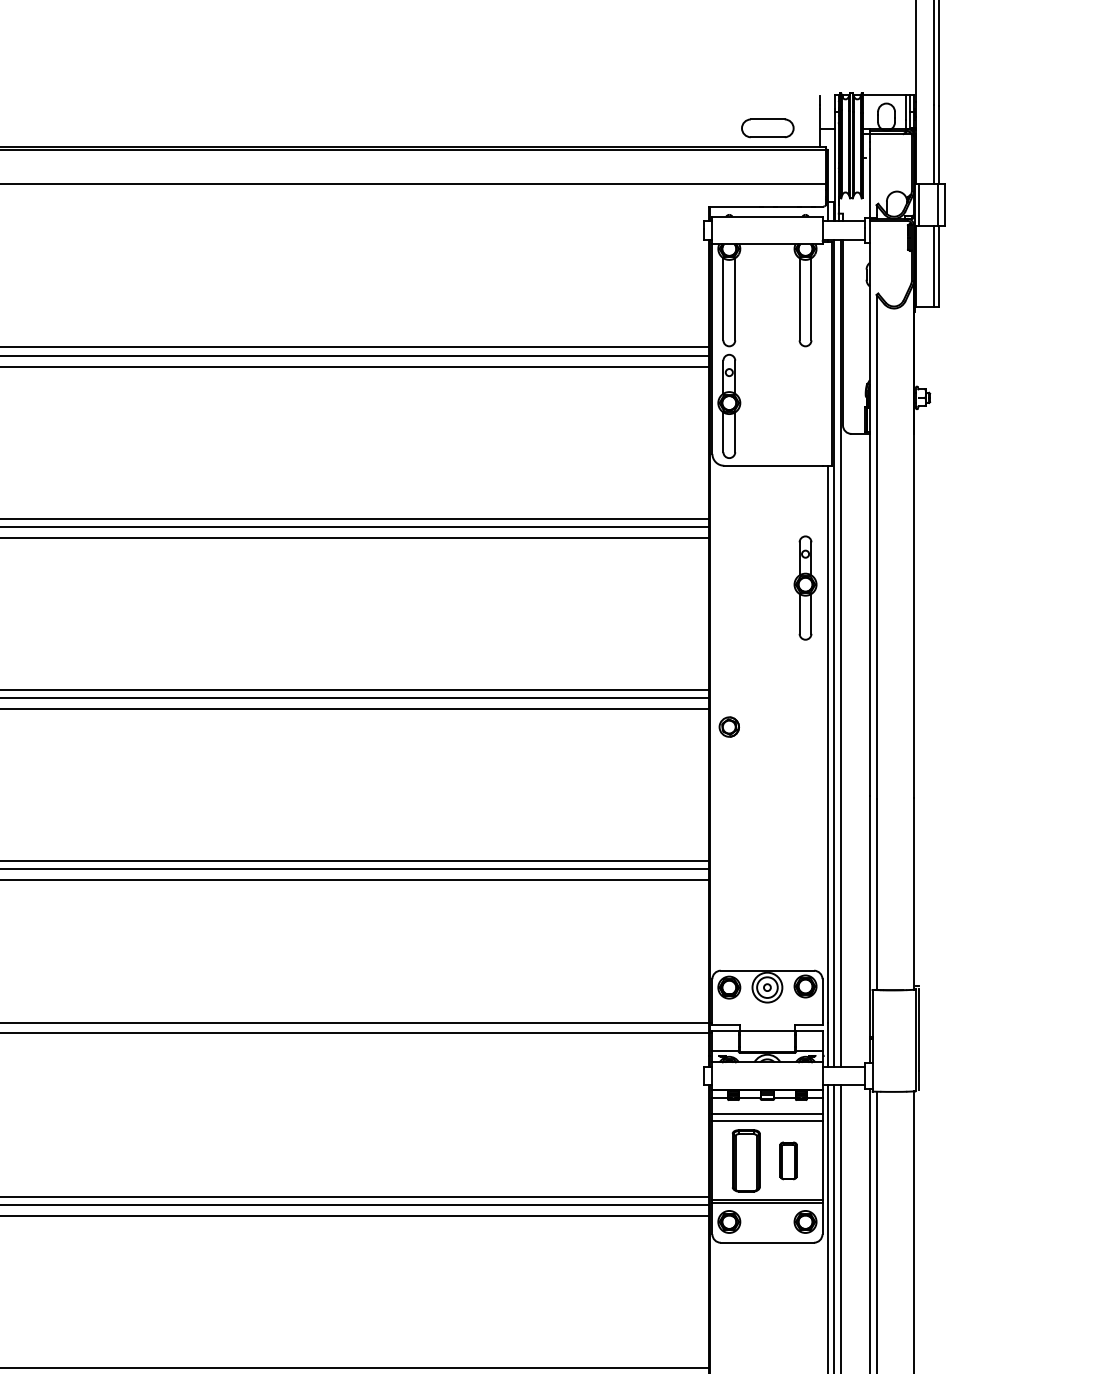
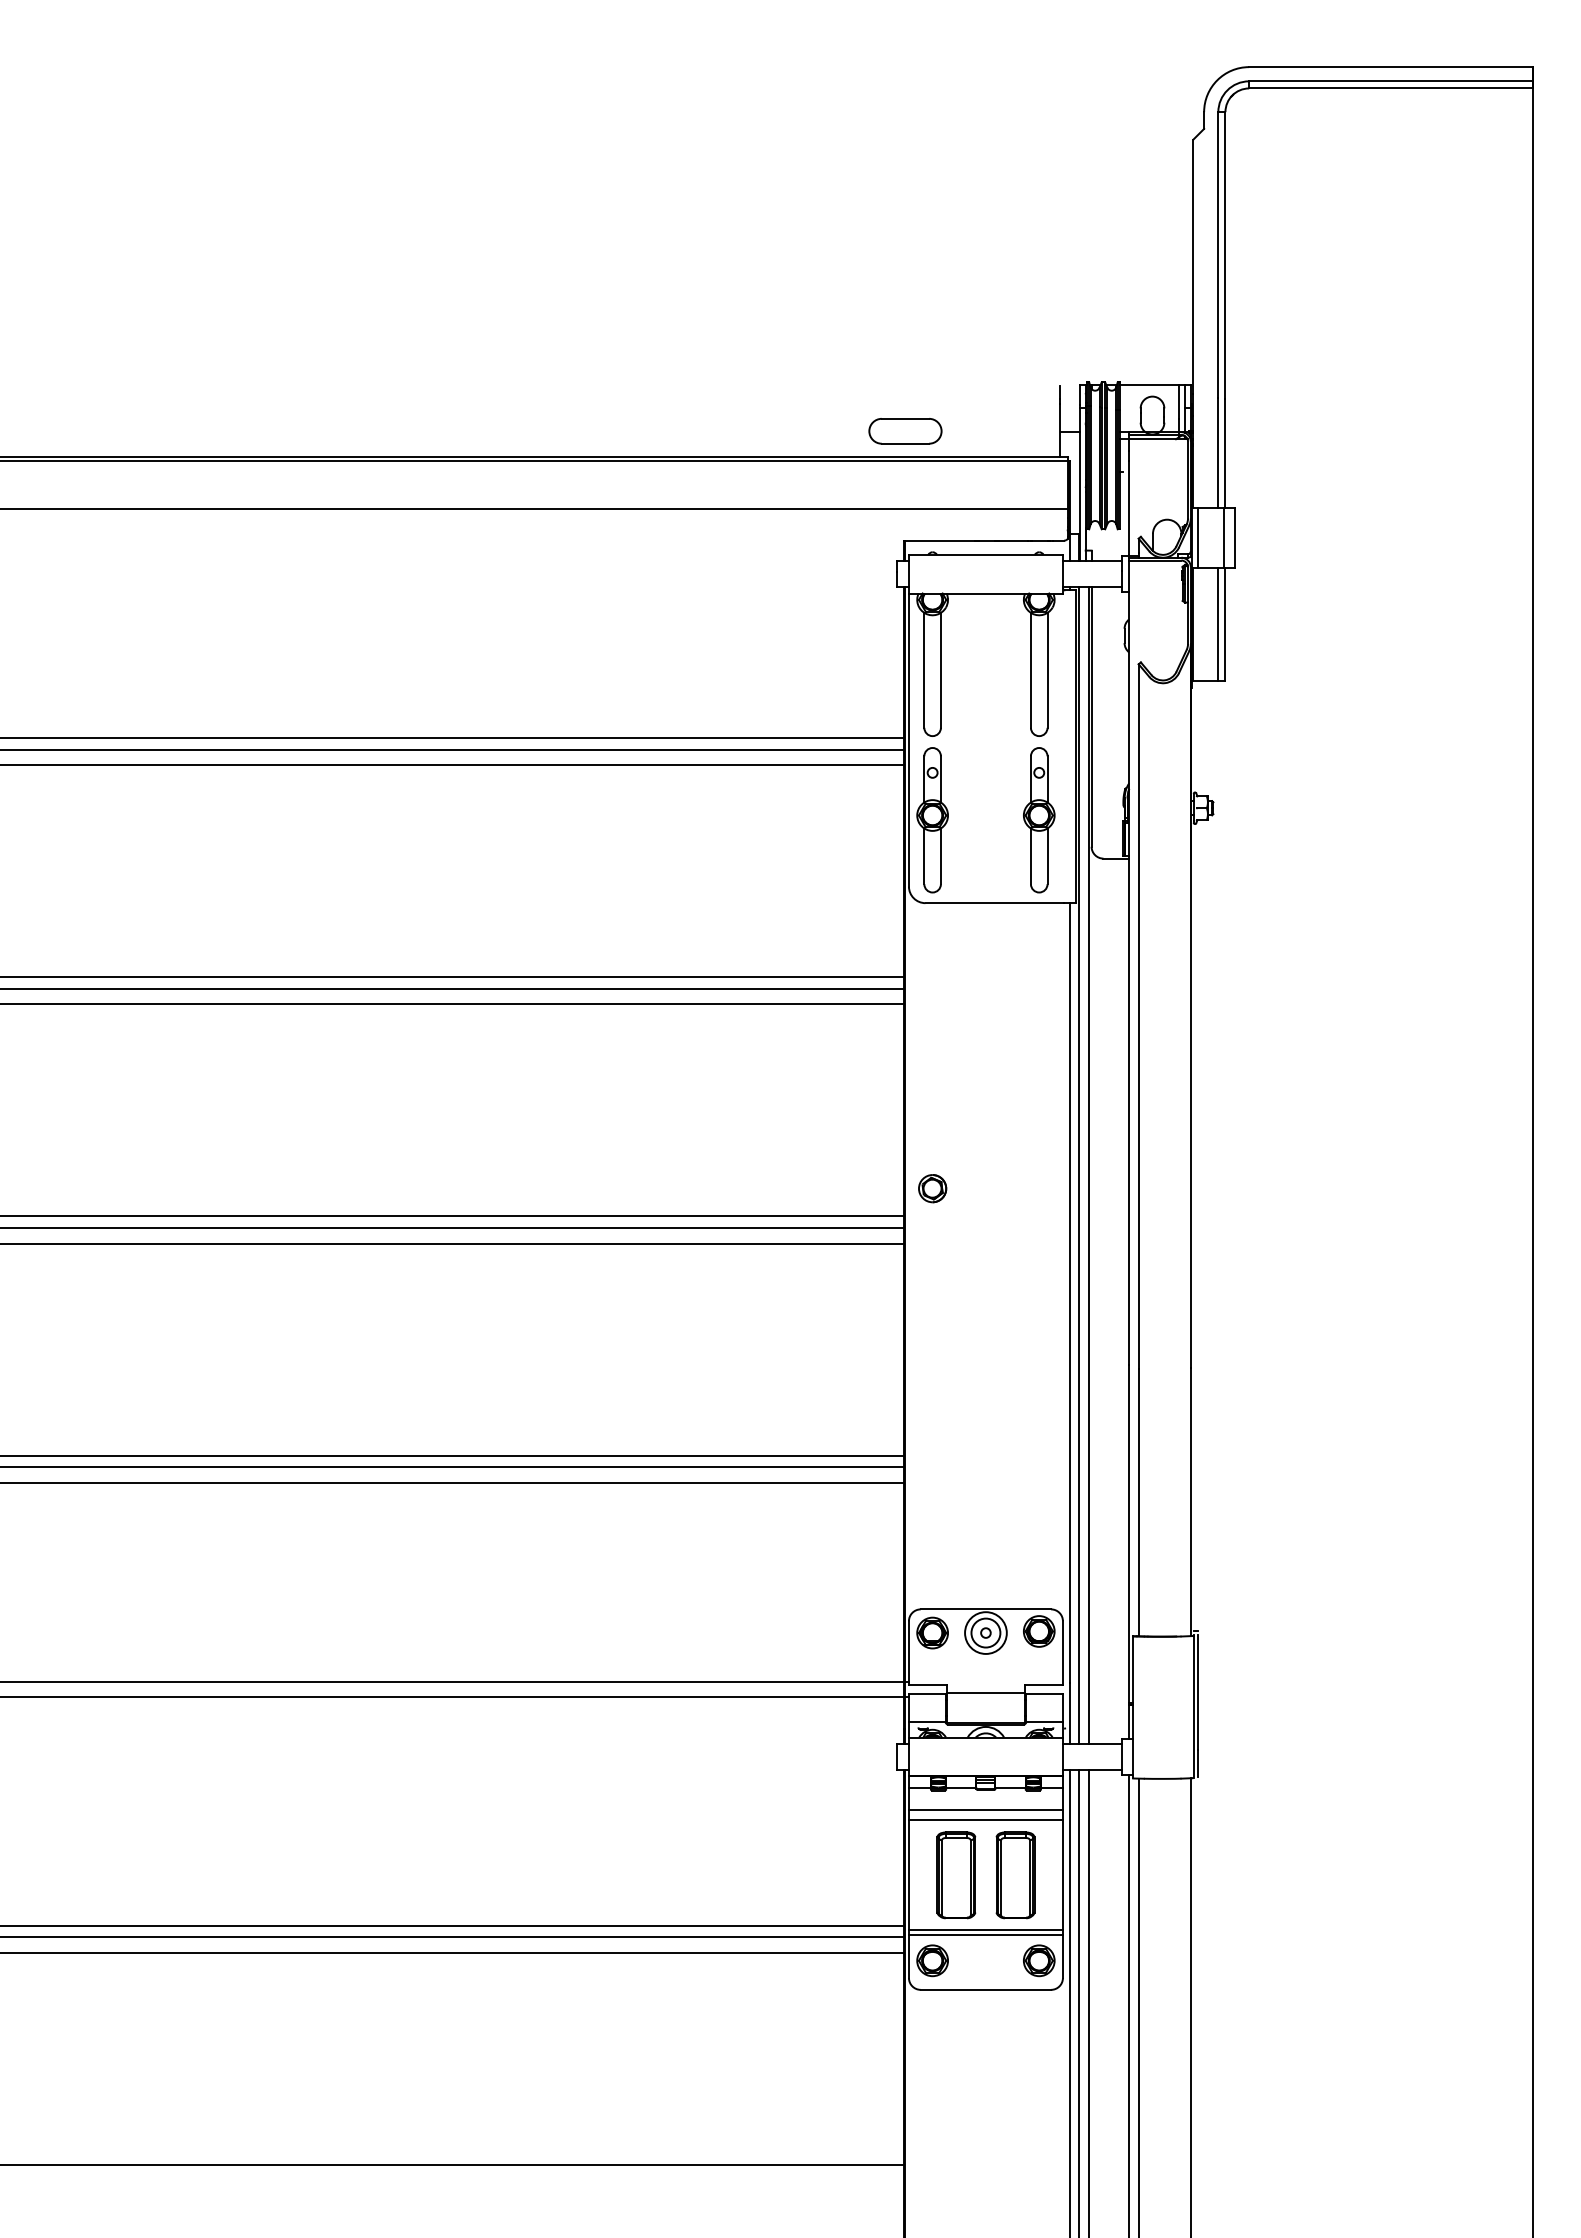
part: (767, 128) -> (905, 431), moved
part: (805, 588) -> (1039, 820), moved
part: (729, 726) -> (932, 1188), moved
part: (788, 1160) -> (1015, 1875), size x1.67

